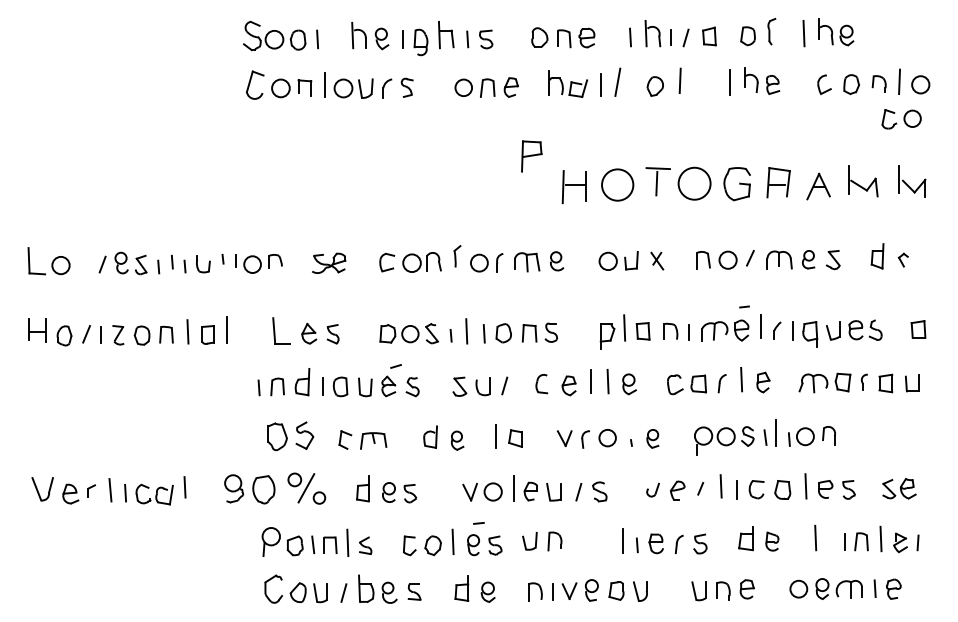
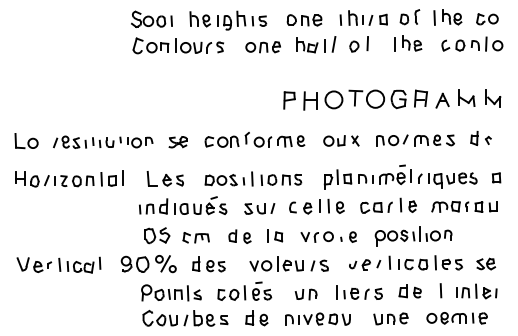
part: (901, 119) -> (487, 19), moved
part: (531, 156) -> (289, 100), moved
part: (540, 541) -> (305, 294), moved

